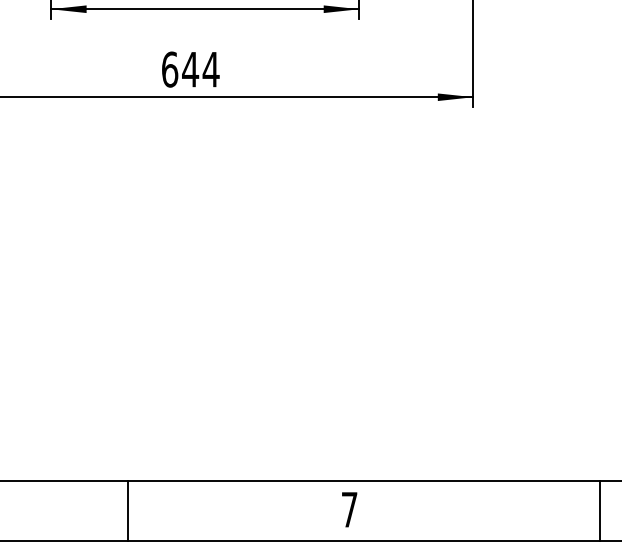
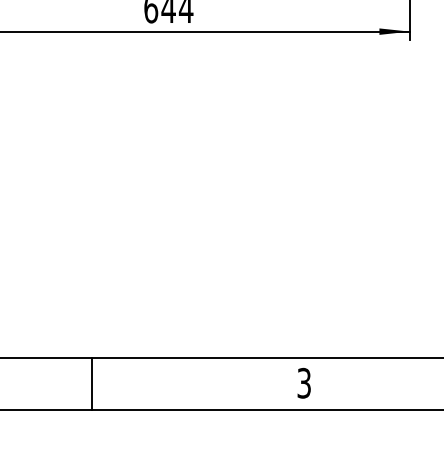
text: (349, 509) -> (304, 383), 7 -> 3
line: (128, 510) -> (91, 383), moved

